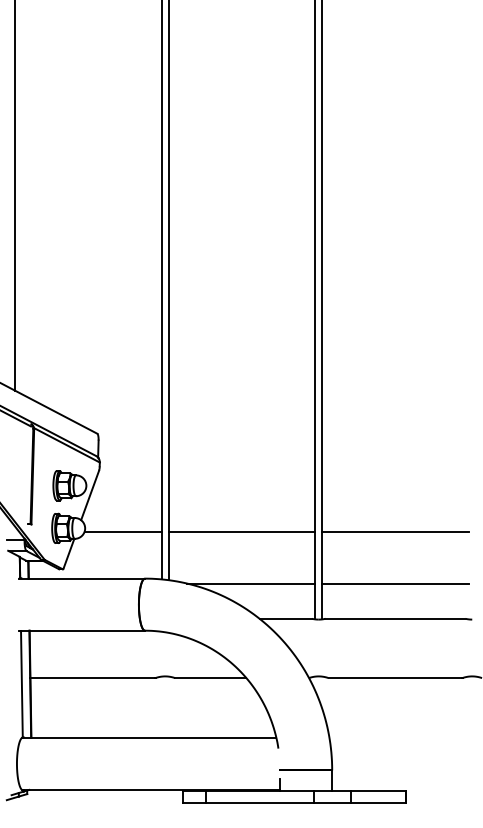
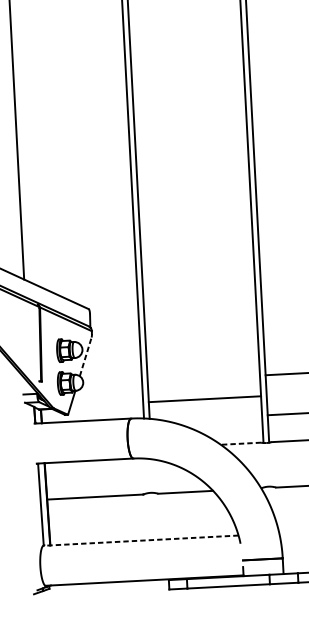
line: (90, 495) -> (86, 356), solid -> dashed
line: (122, 531) -> (112, 383), removed
line: (241, 531) -> (204, 399), moved
line: (251, 583) -> (213, 418), removed
line: (285, 618) -> (240, 443), solid -> dashed
line: (148, 737) -> (140, 540), solid -> dashed

